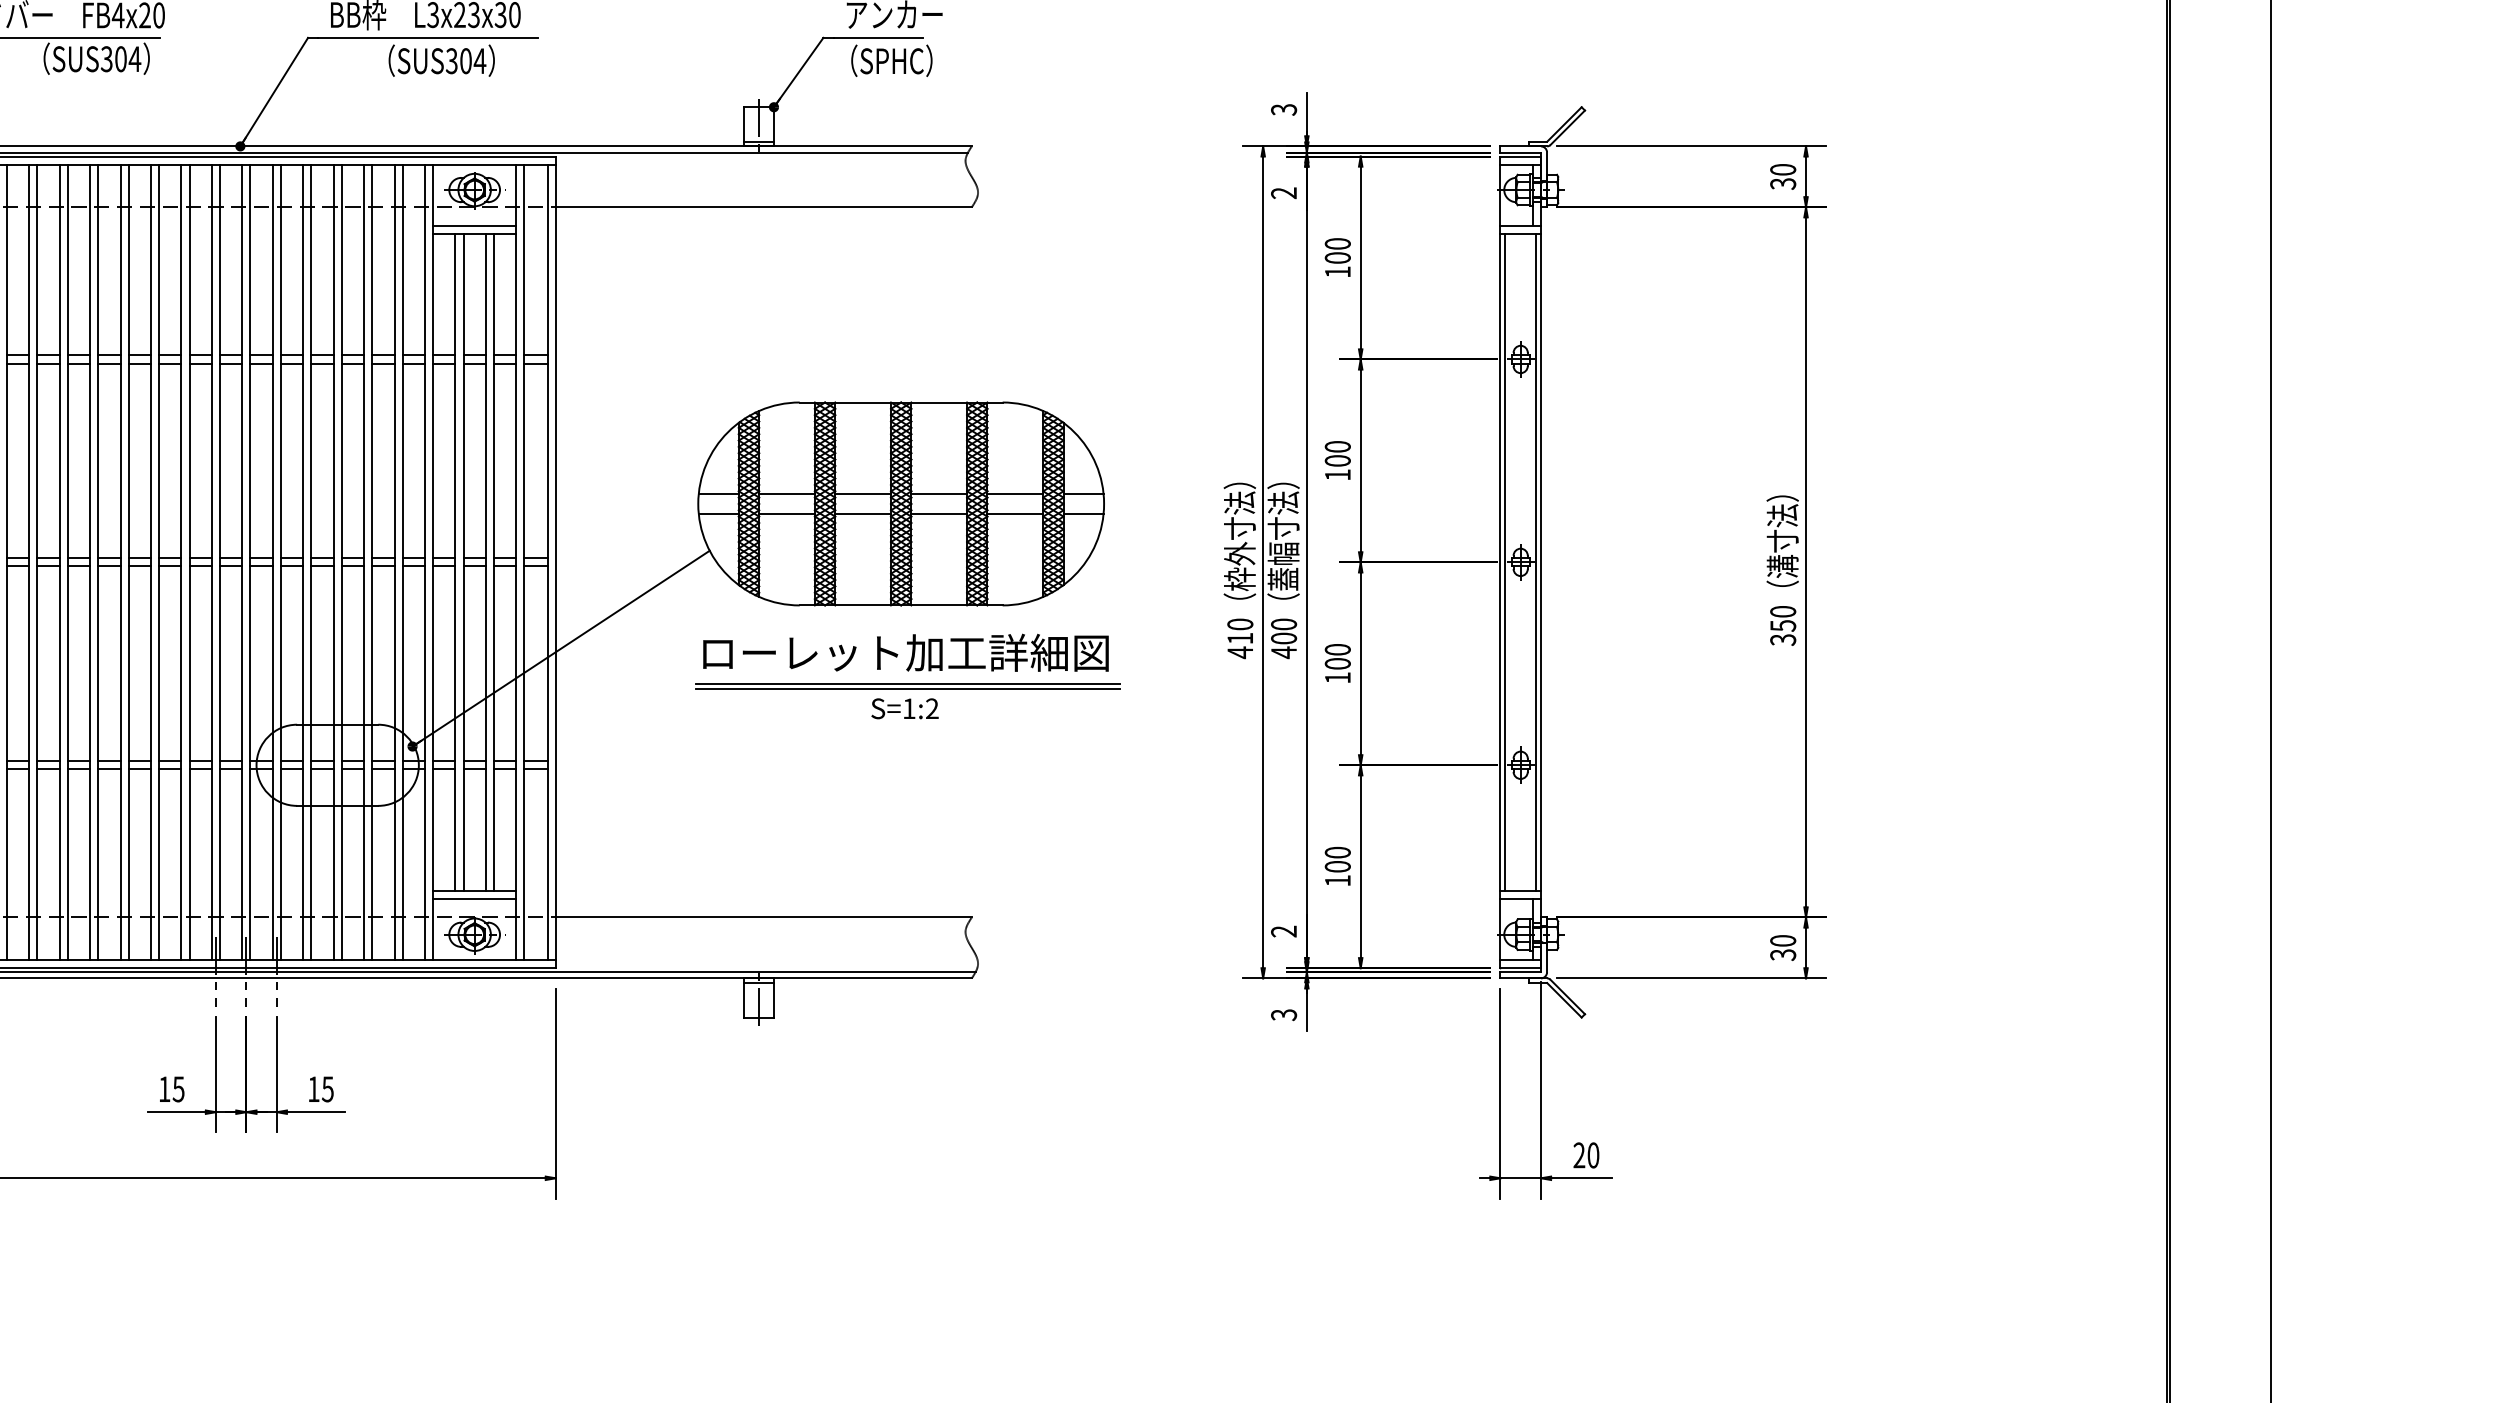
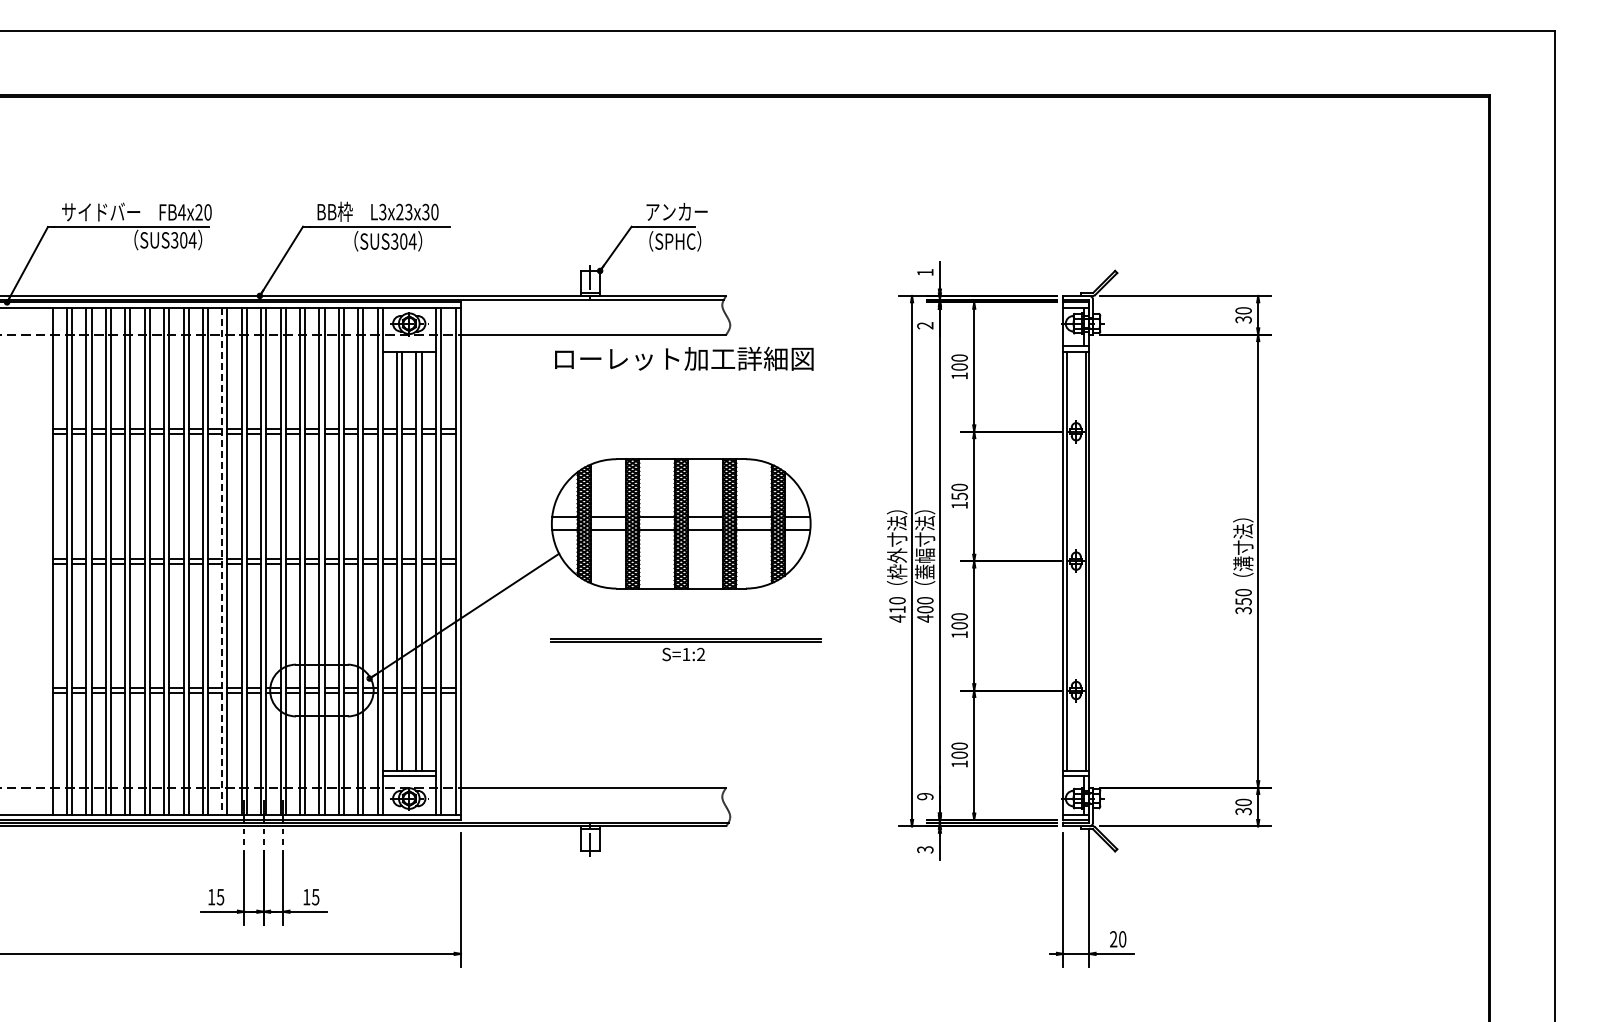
text: (1284, 109) -> (925, 272), 3 -> 1
line: (473, 225) -> (408, 346), removed
text: (1337, 460) -> (959, 496), 100 -> 150
line: (181, 562) -> (222, 561), solid -> dashed
text: (906, 652) -> (684, 358), moved
text: (1284, 931) -> (925, 796), 2 -> 9

